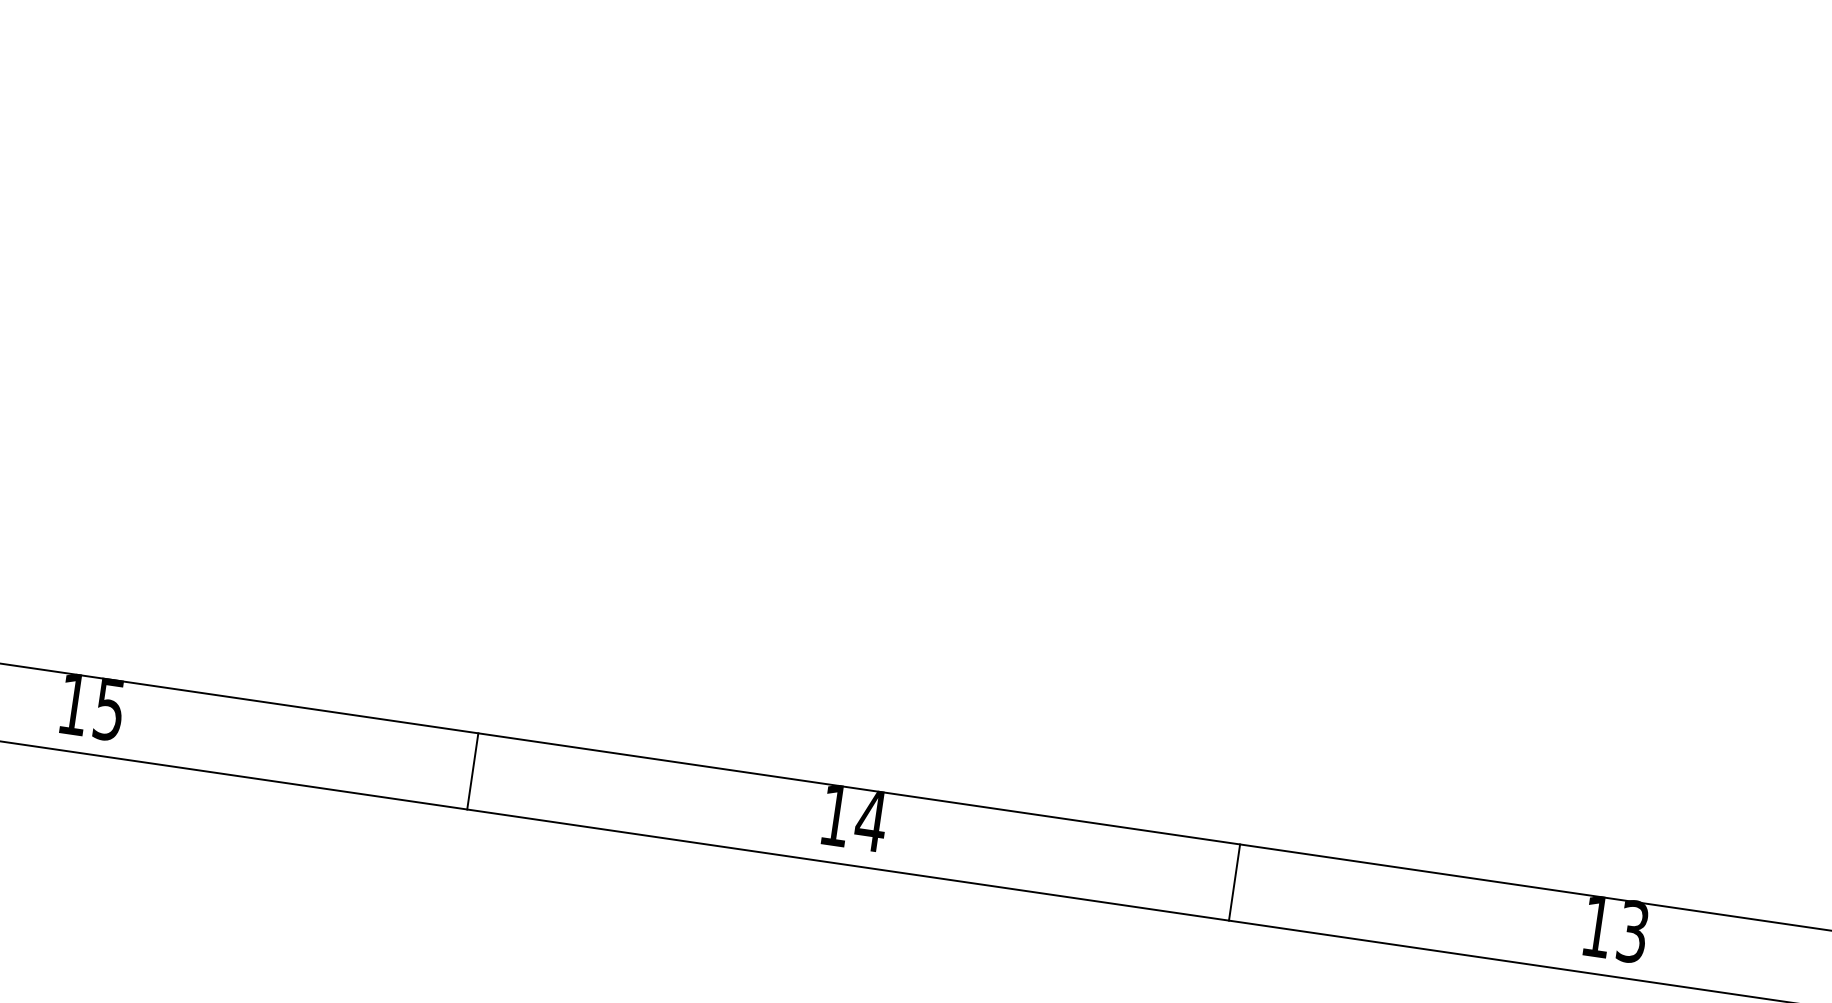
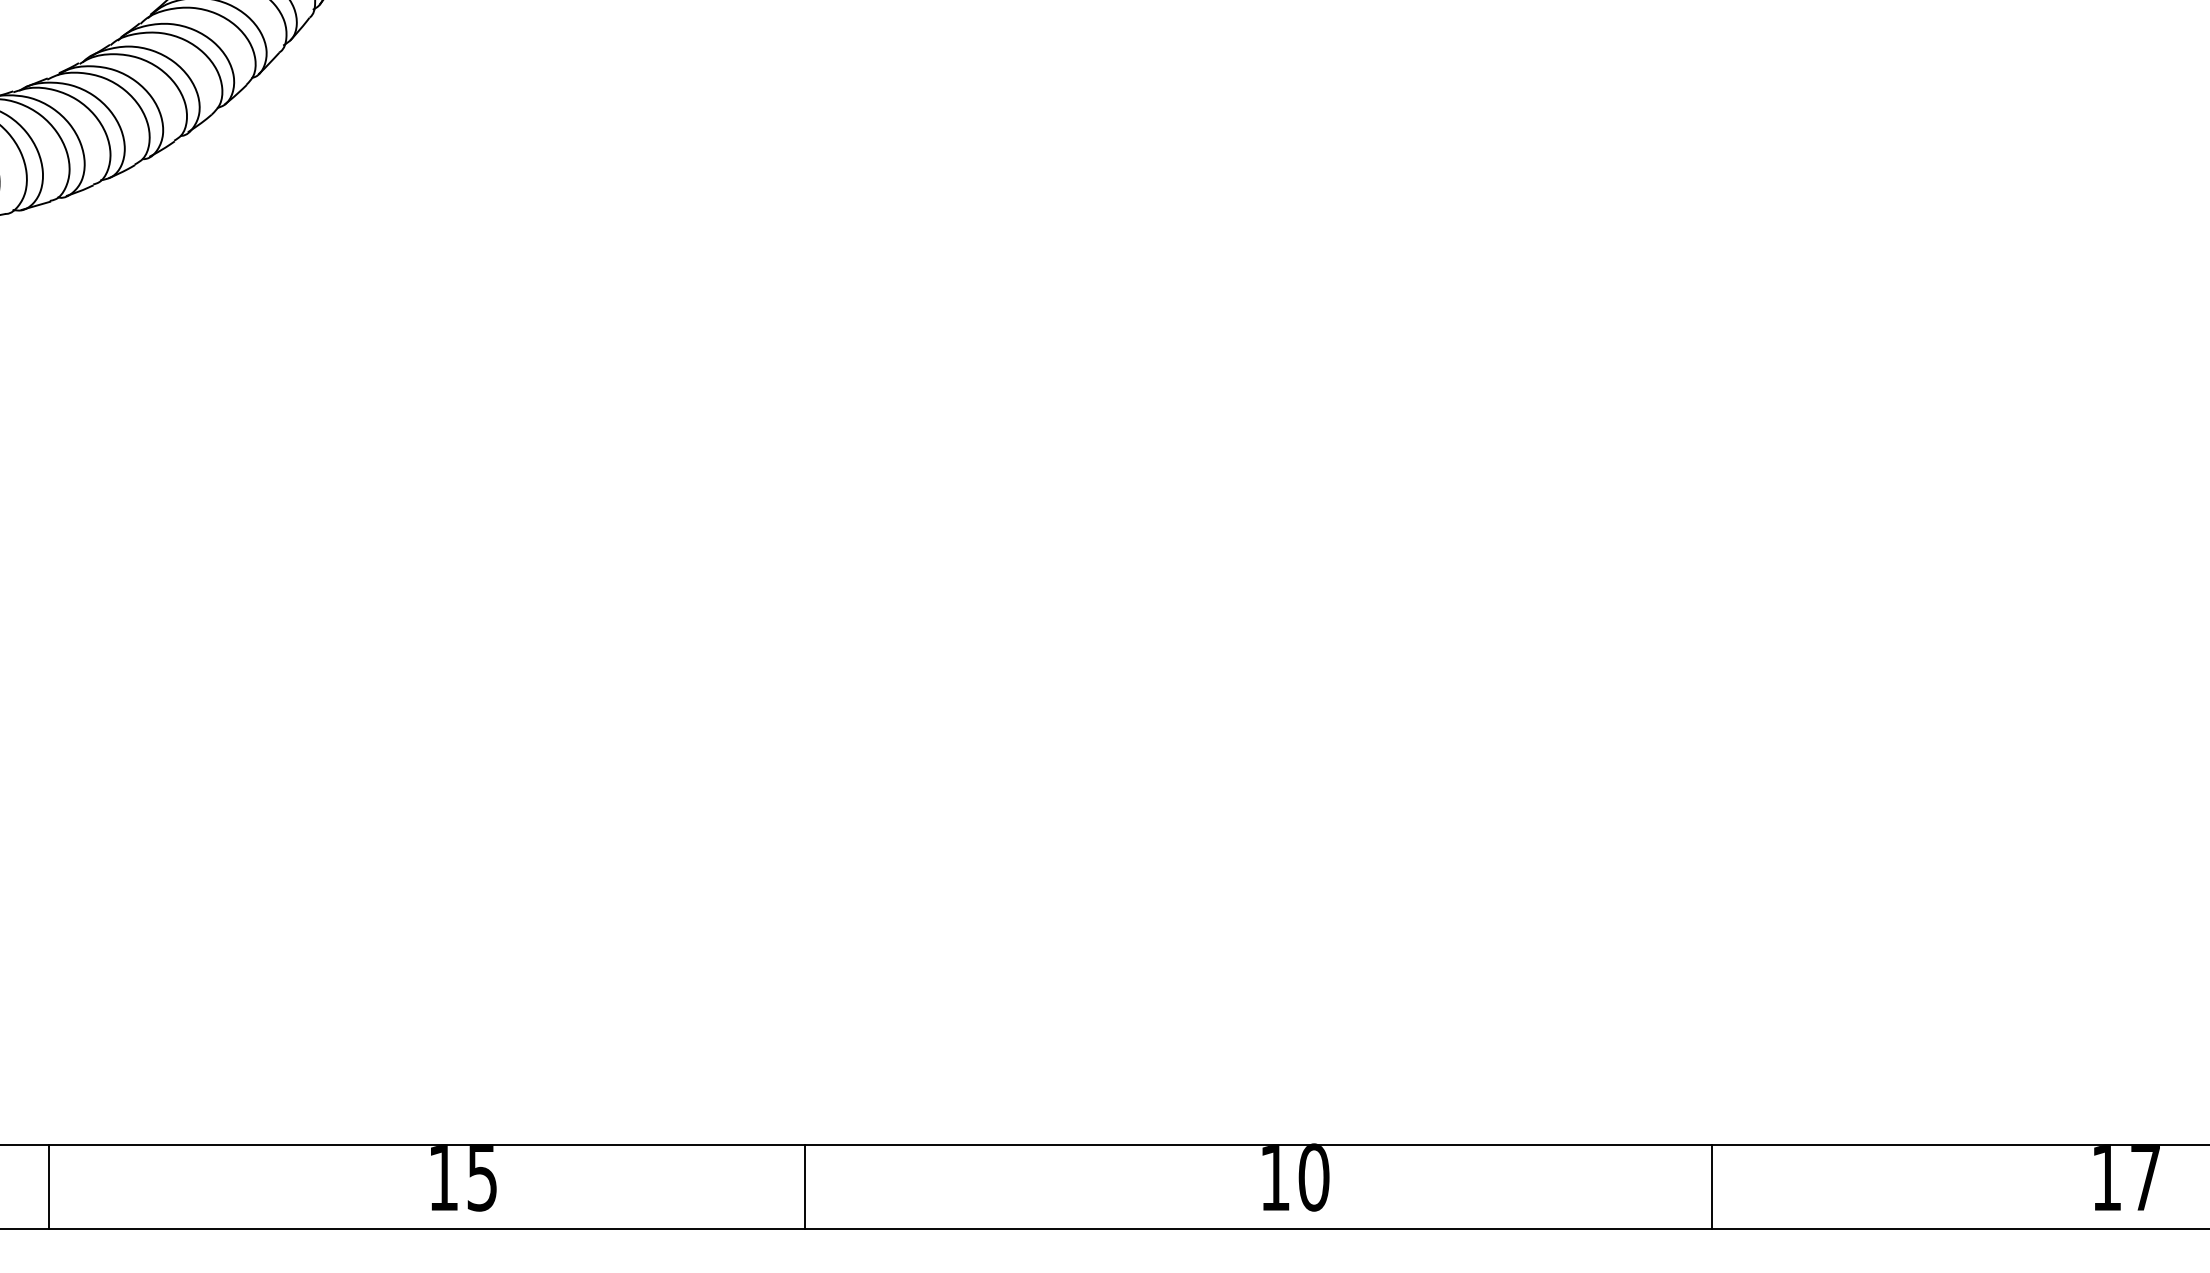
line: (473, 770) -> (805, 1186), moved
text: (870, 820) -> (1313, 1177), 14 -> 10
text: (1633, 931) -> (2145, 1177), 13 -> 17

